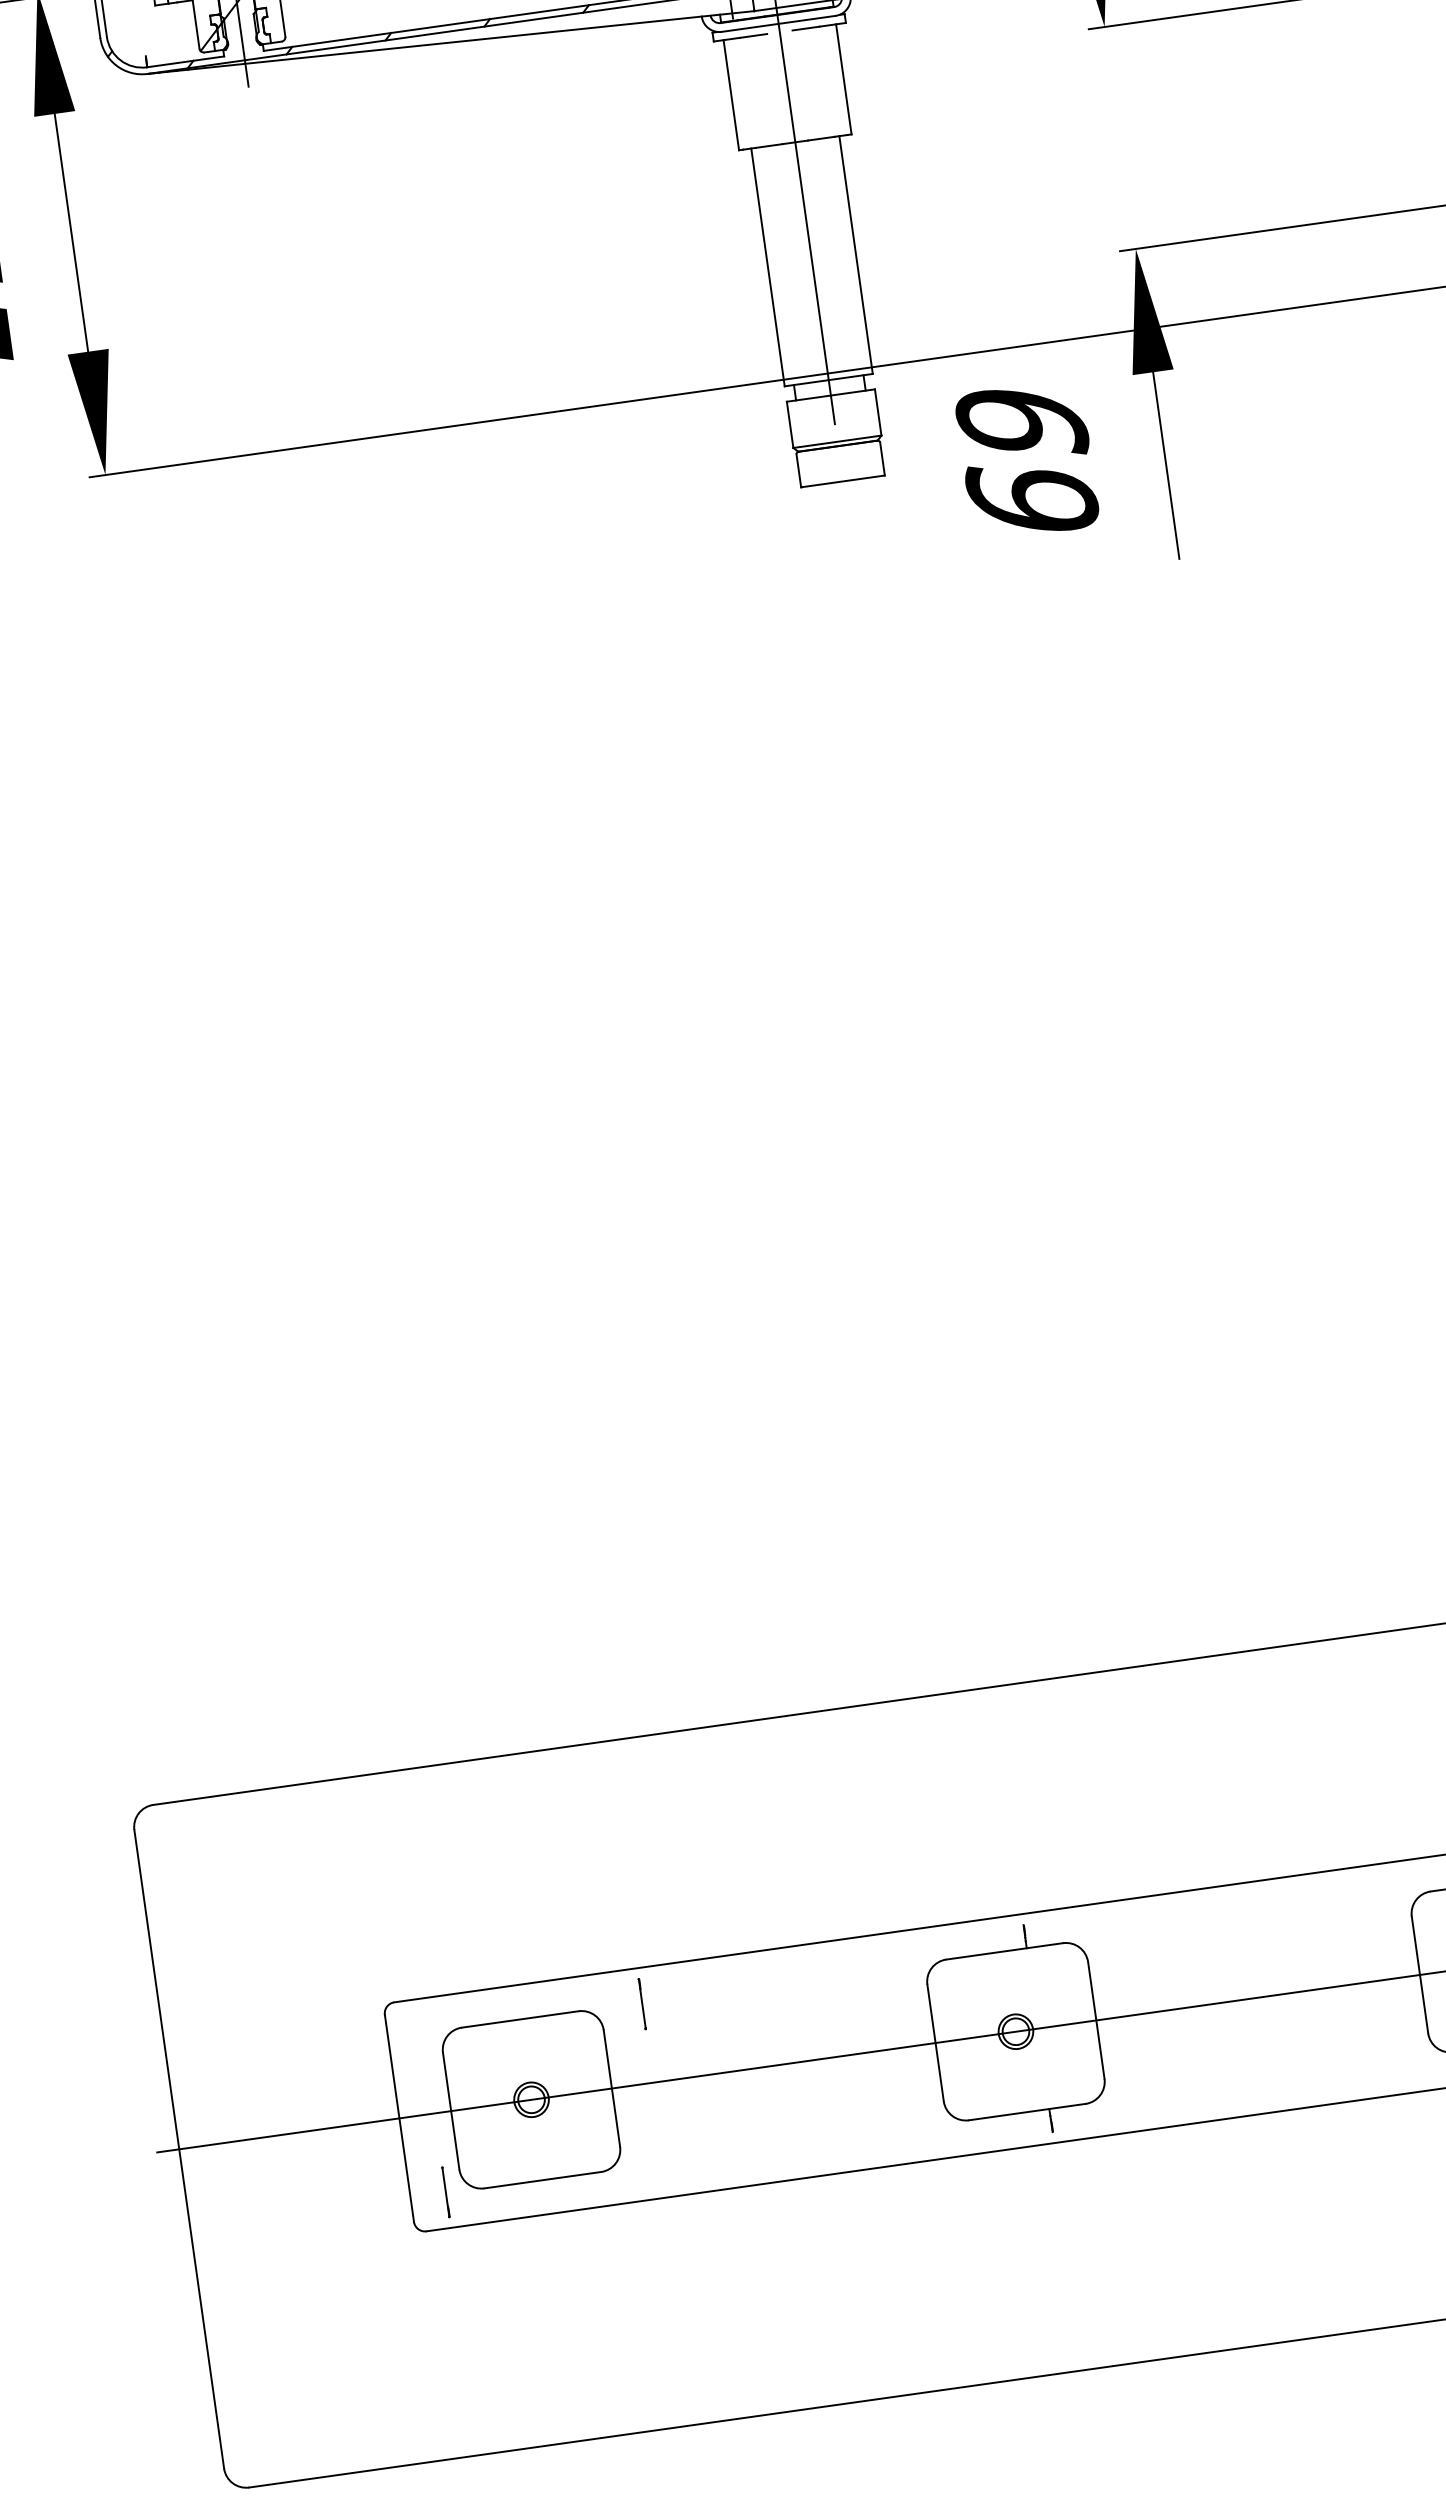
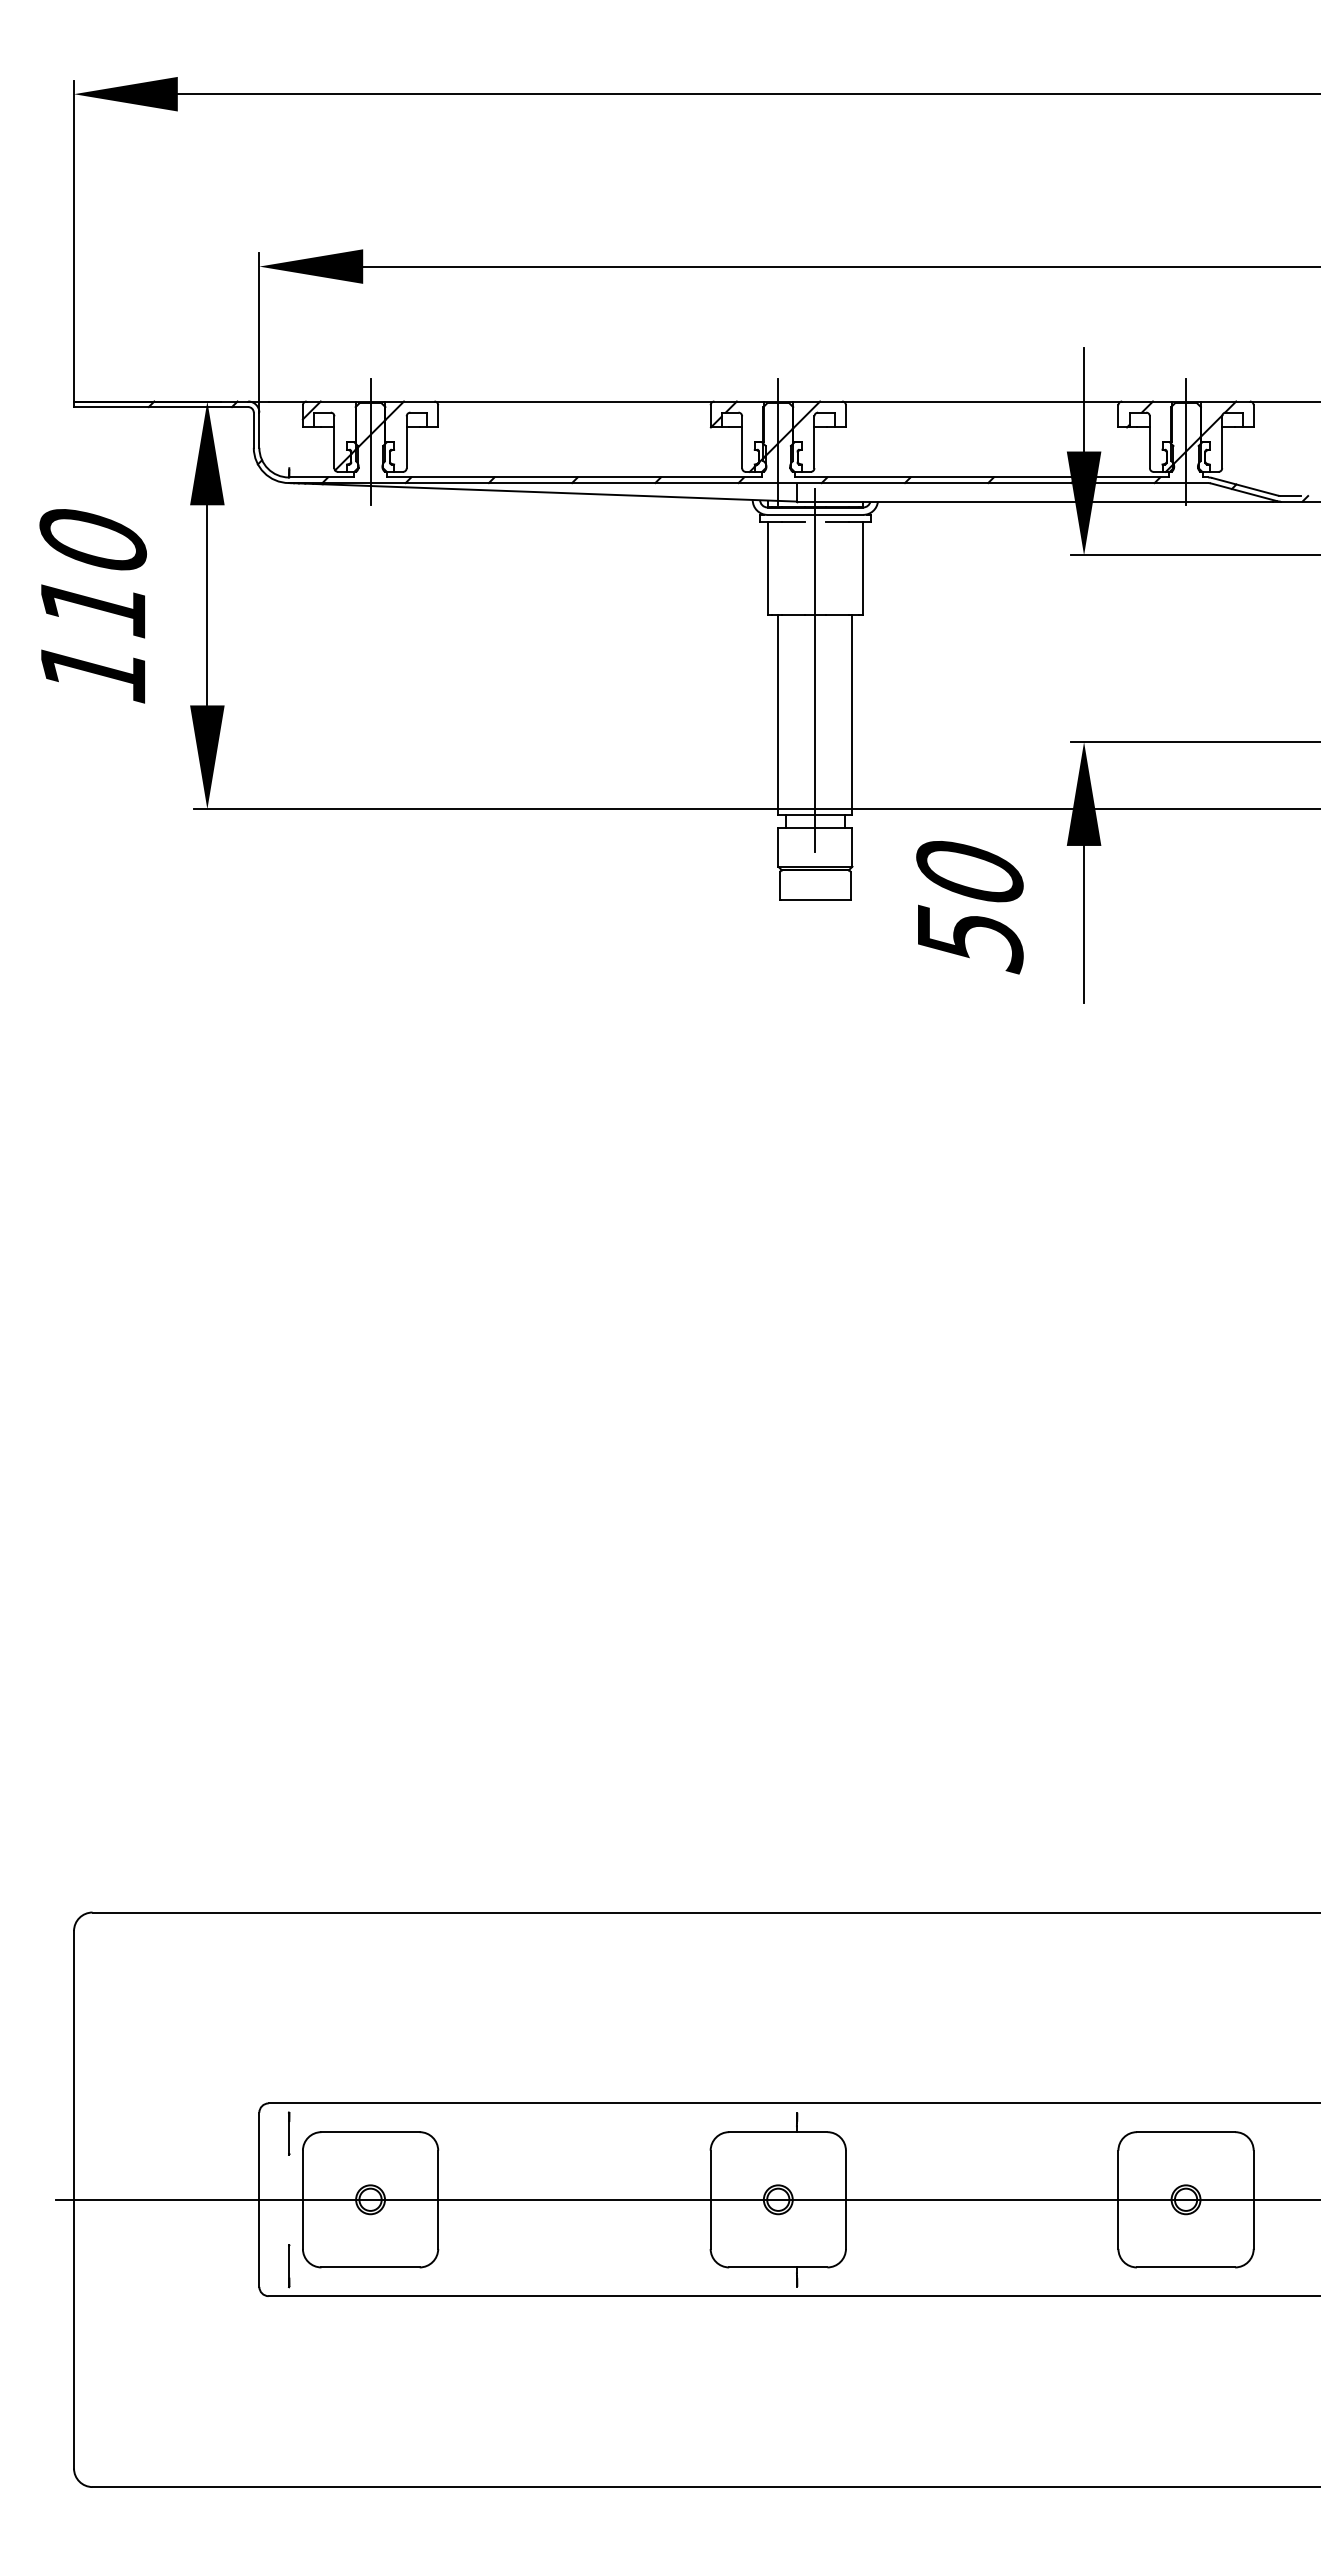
text: (1027, 464) -> (969, 907), 69 -> 50
line: (642, 2003) -> (289, 2133), moved

